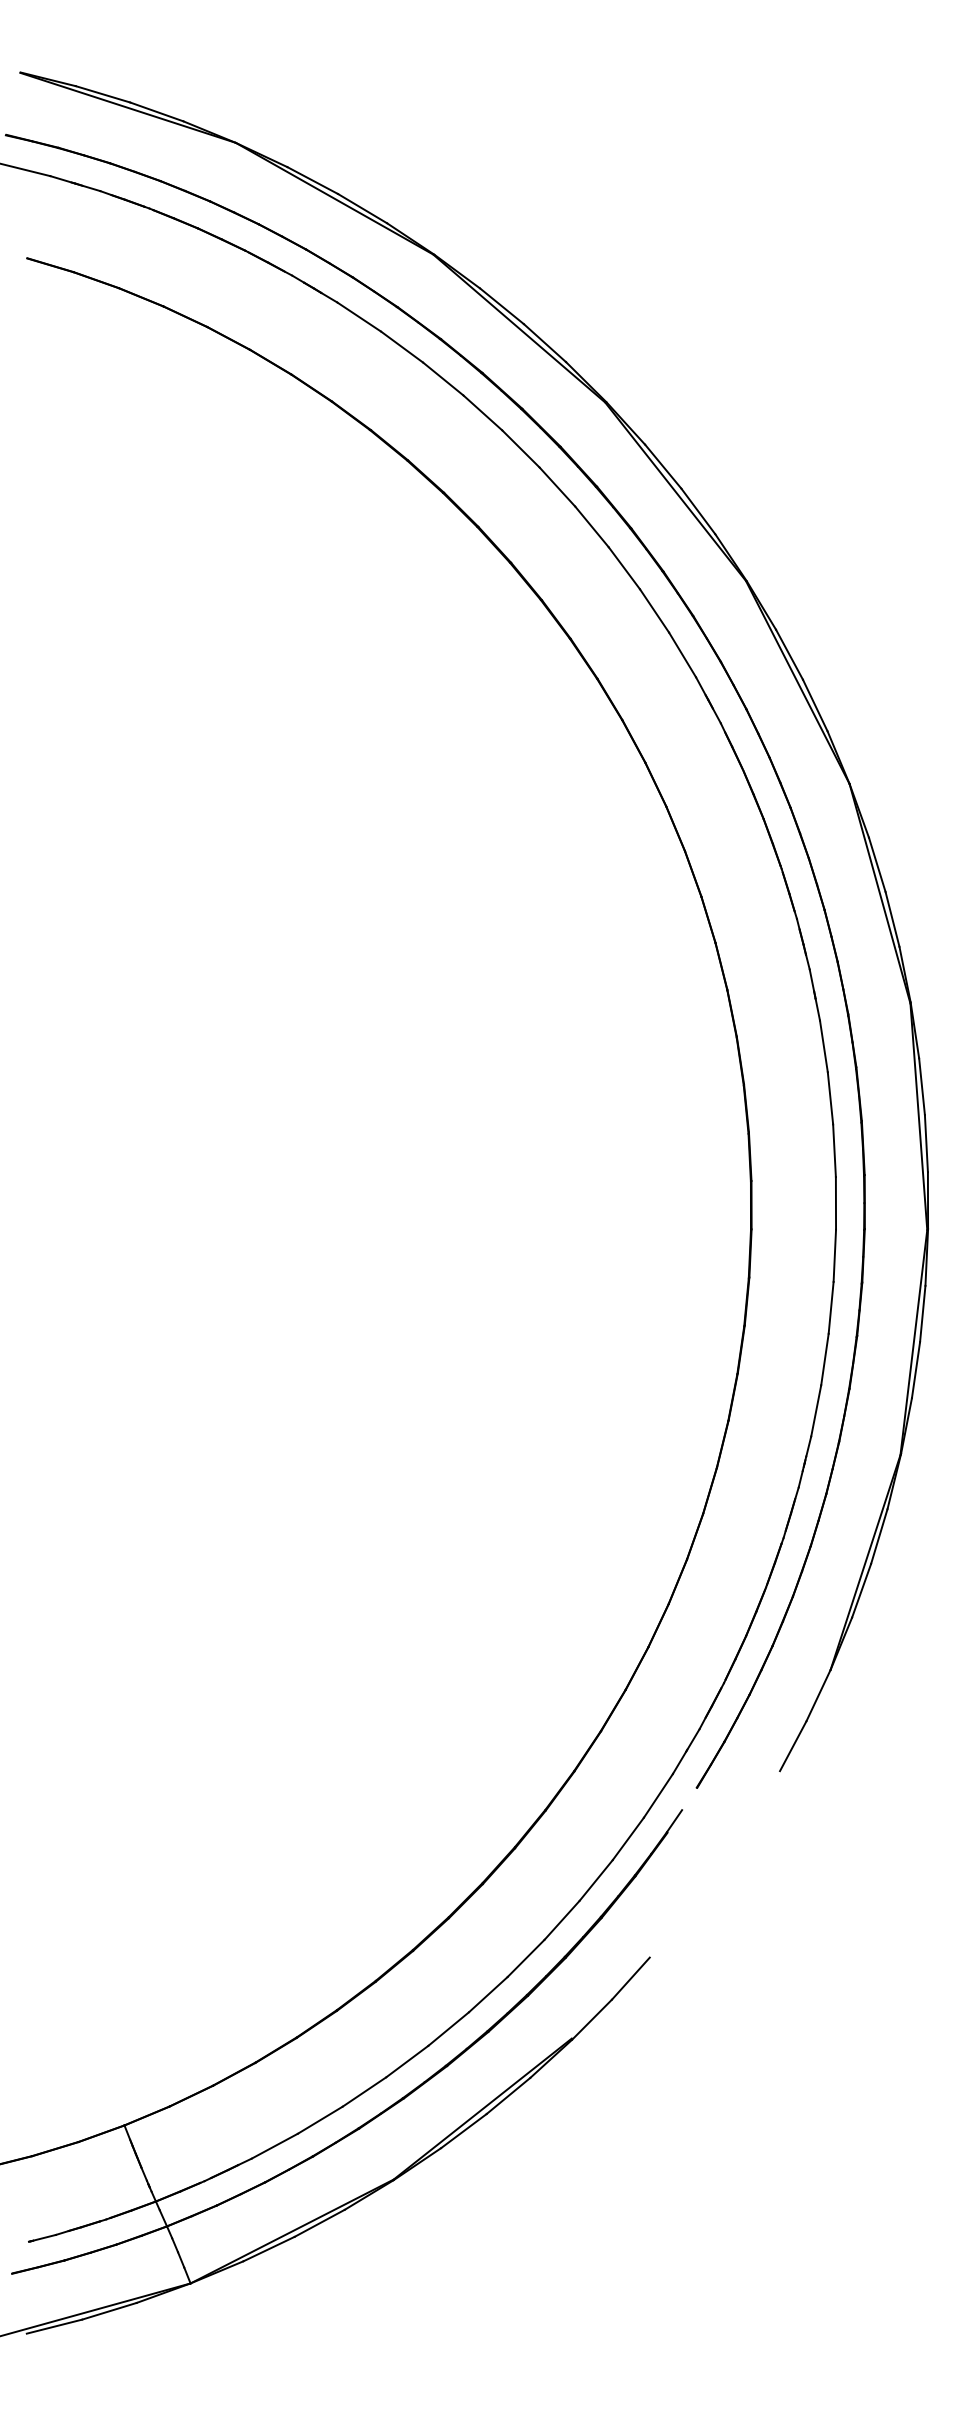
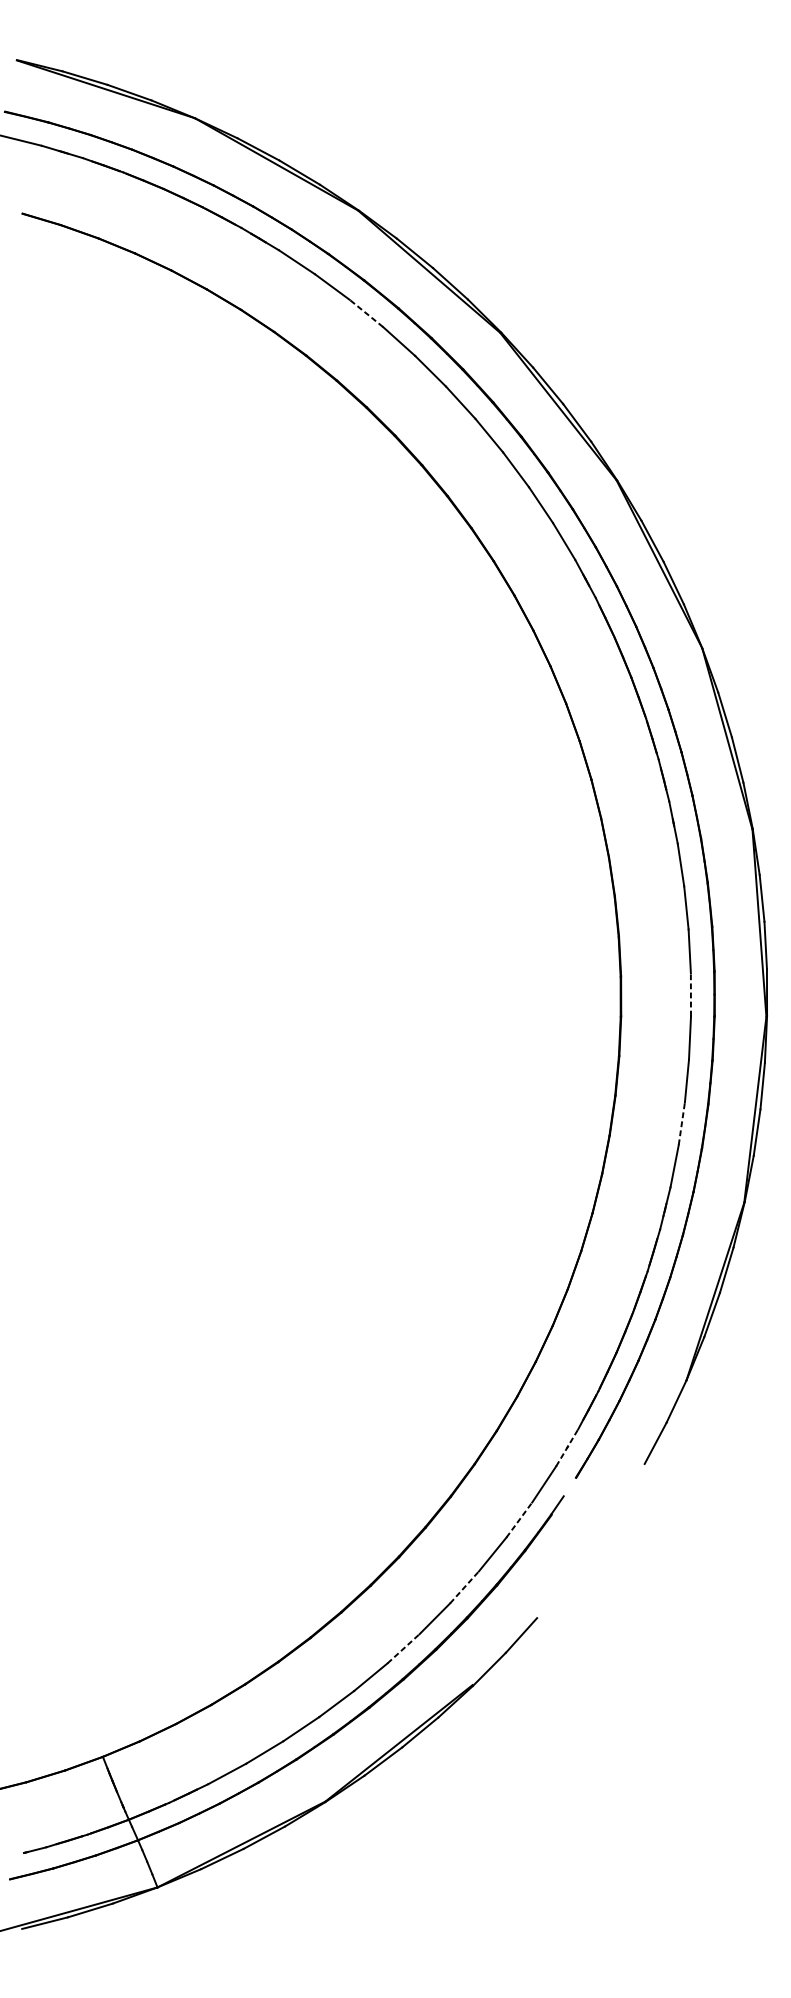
line: (442, 378) -> (365, 313), solid -> dashed
line: (835, 1202) -> (690, 994), solid -> dashed
line: (825, 1359) -> (682, 1123), solid -> dashed
line: (686, 1751) -> (567, 1447), solid -> dashed
line: (628, 1838) -> (519, 1519), solid -> dashed
line: (562, 1920) -> (464, 1587), solid -> dashed
line: (488, 1994) -> (403, 1648), solid -> dashed

